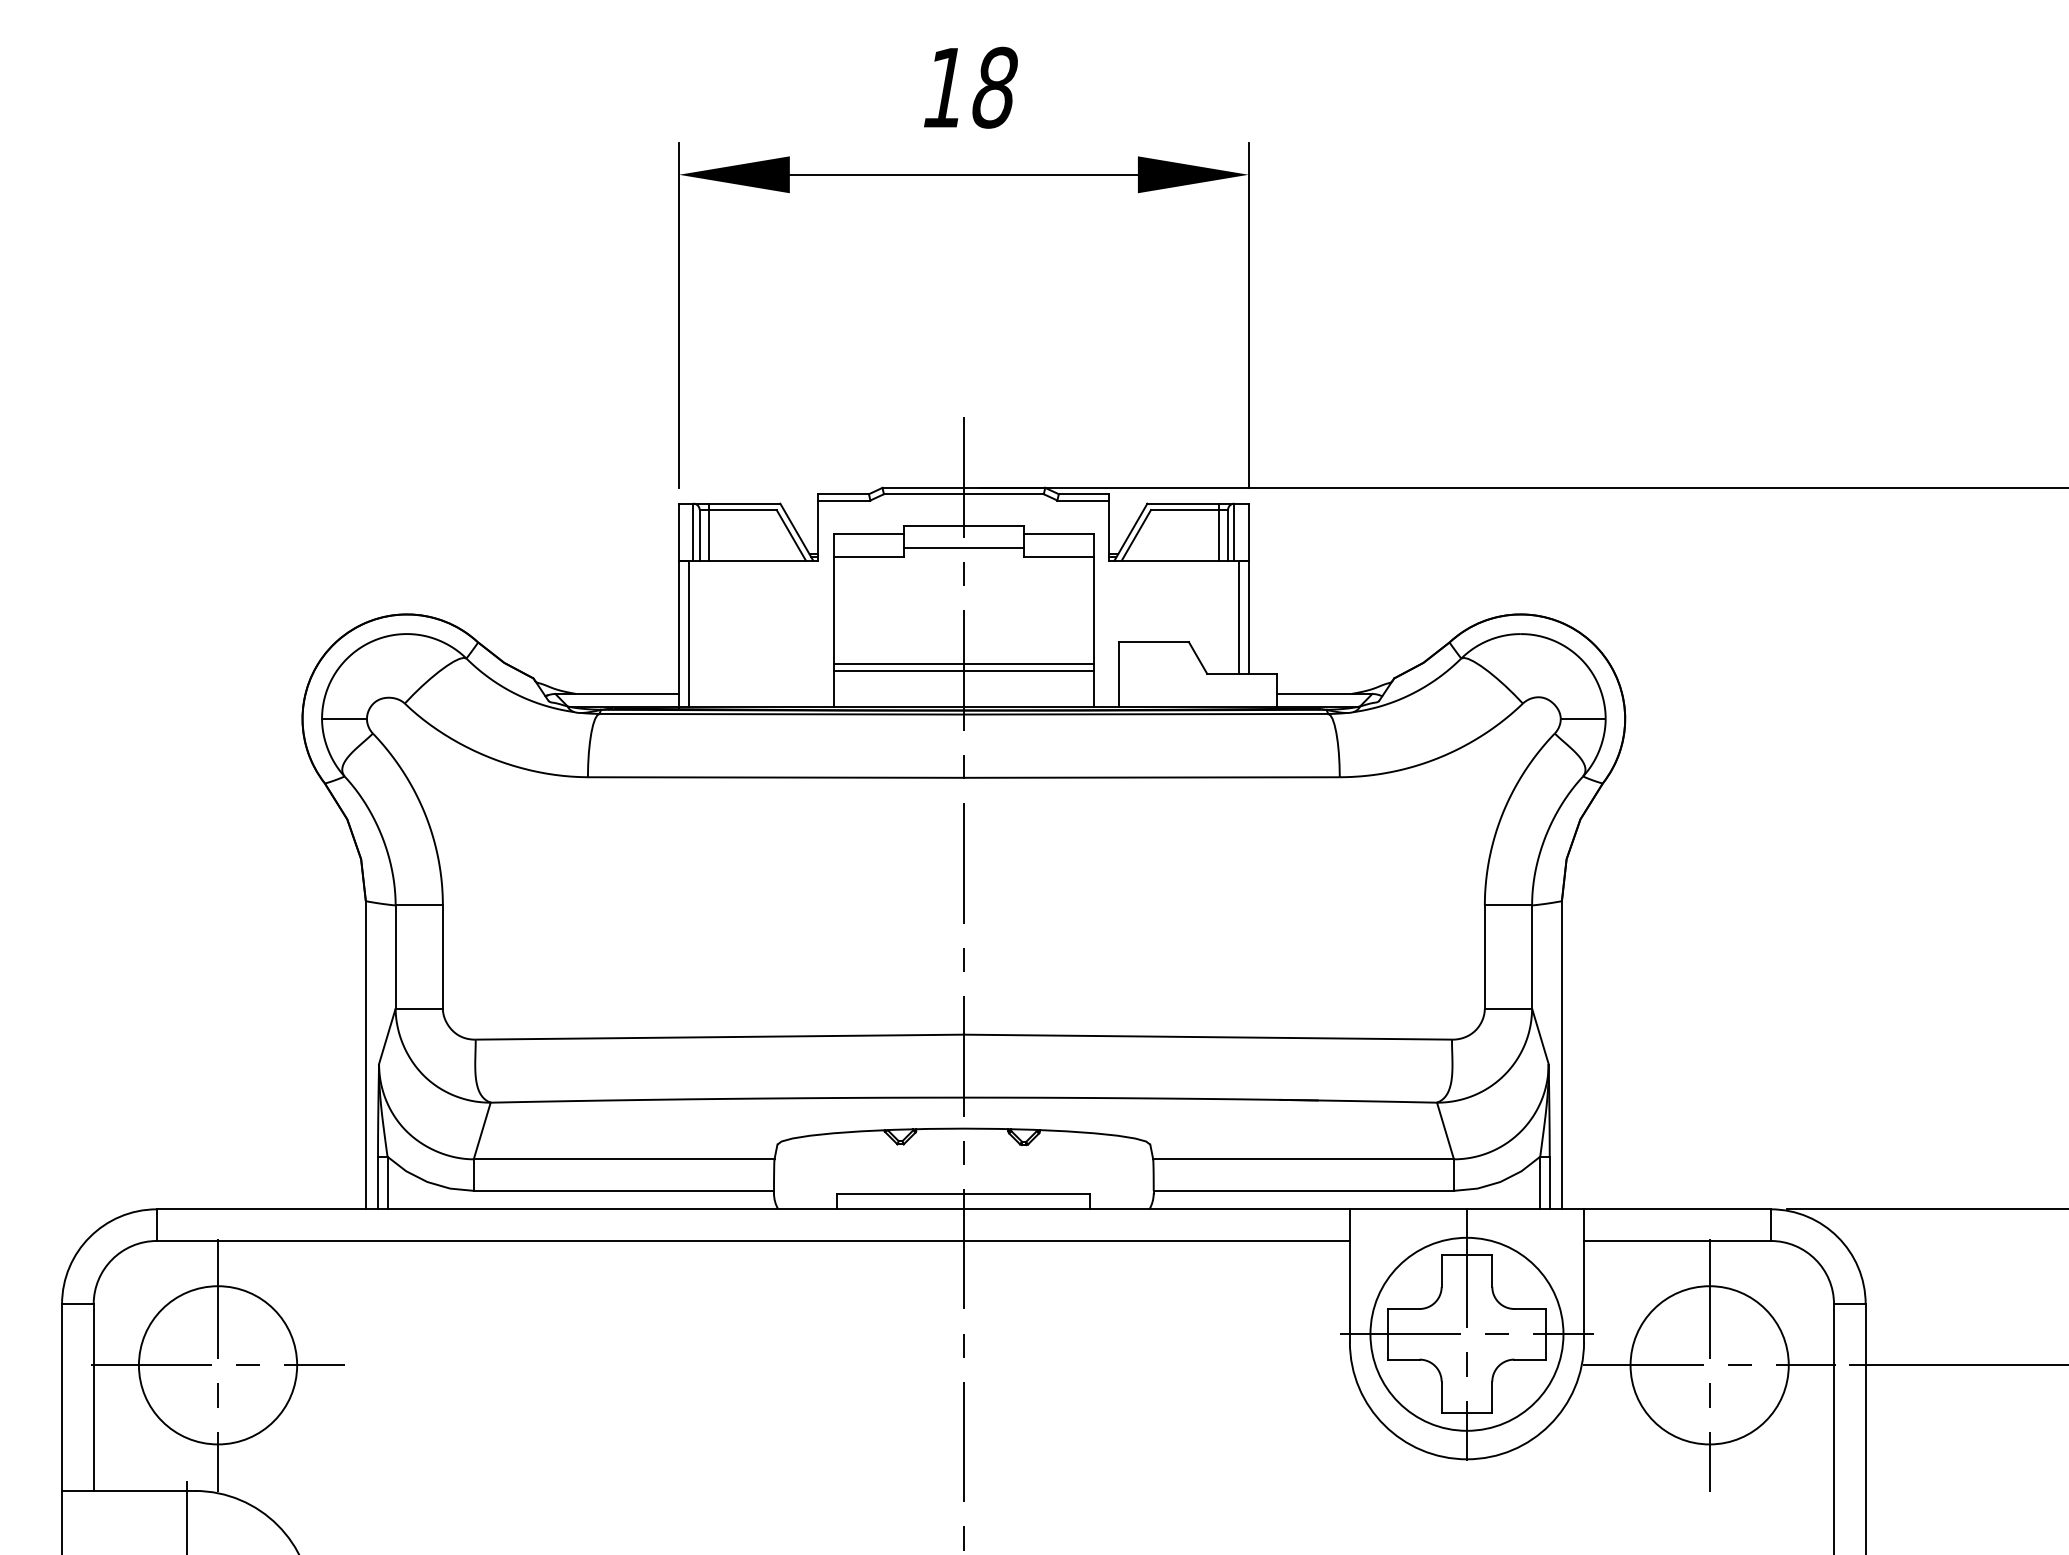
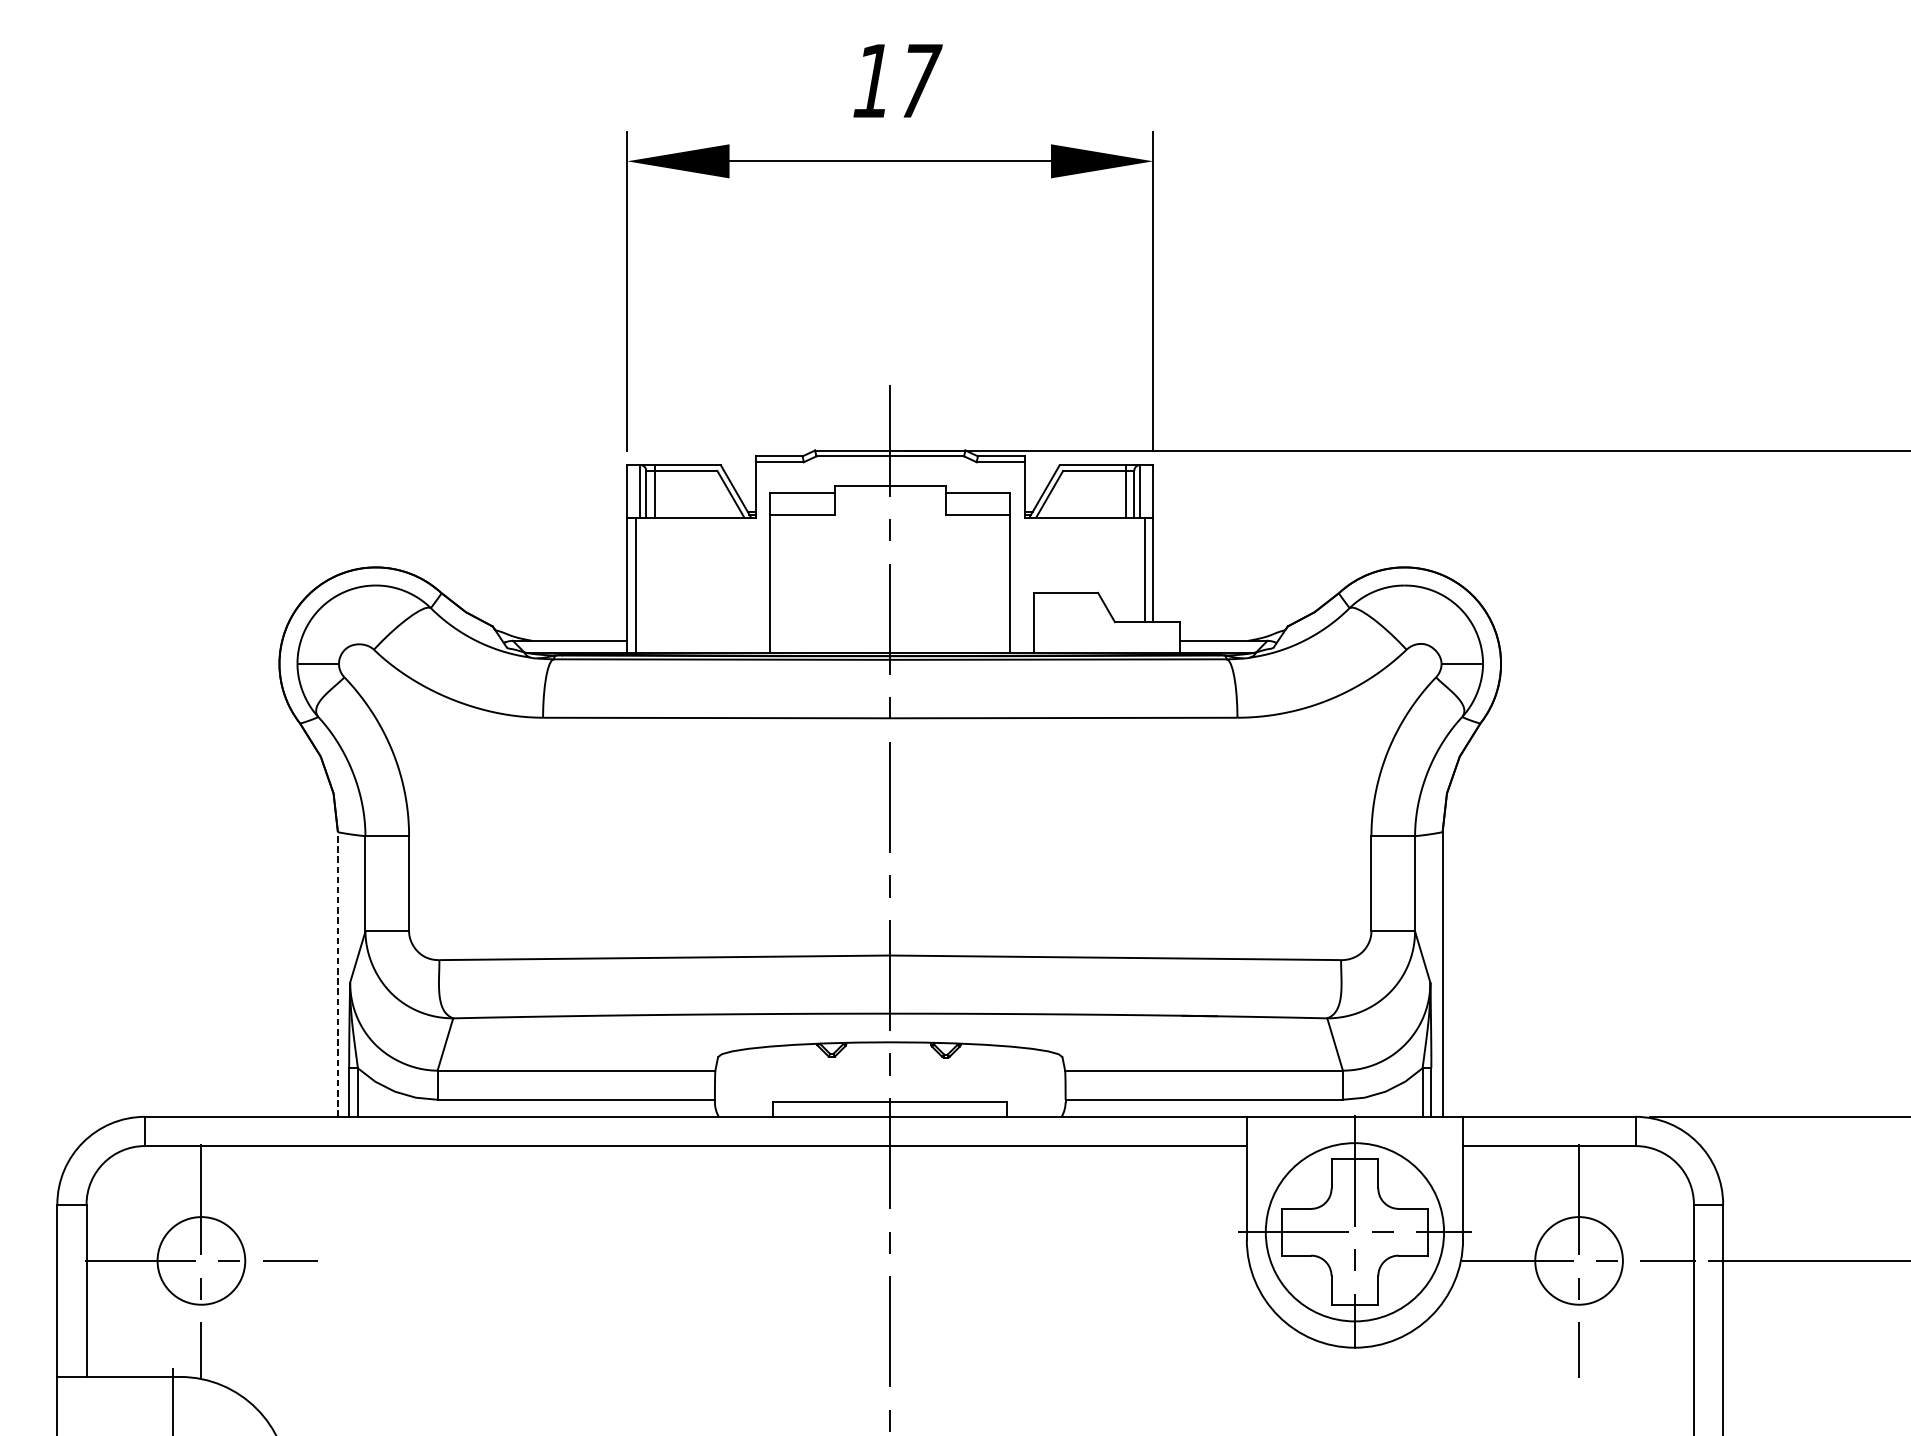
text: (996, 87) -> (920, 80), 18 -> 17
line: (963, 548) -> (889, 506), removed
line: (963, 664) -> (889, 613), removed
line: (963, 670) -> (889, 619), removed
line: (365, 1054) -> (337, 973), solid -> dashed
circle: (217, 1365) -> (200, 1261), size x0.6
circle: (1709, 1365) -> (1578, 1261), size x0.6

